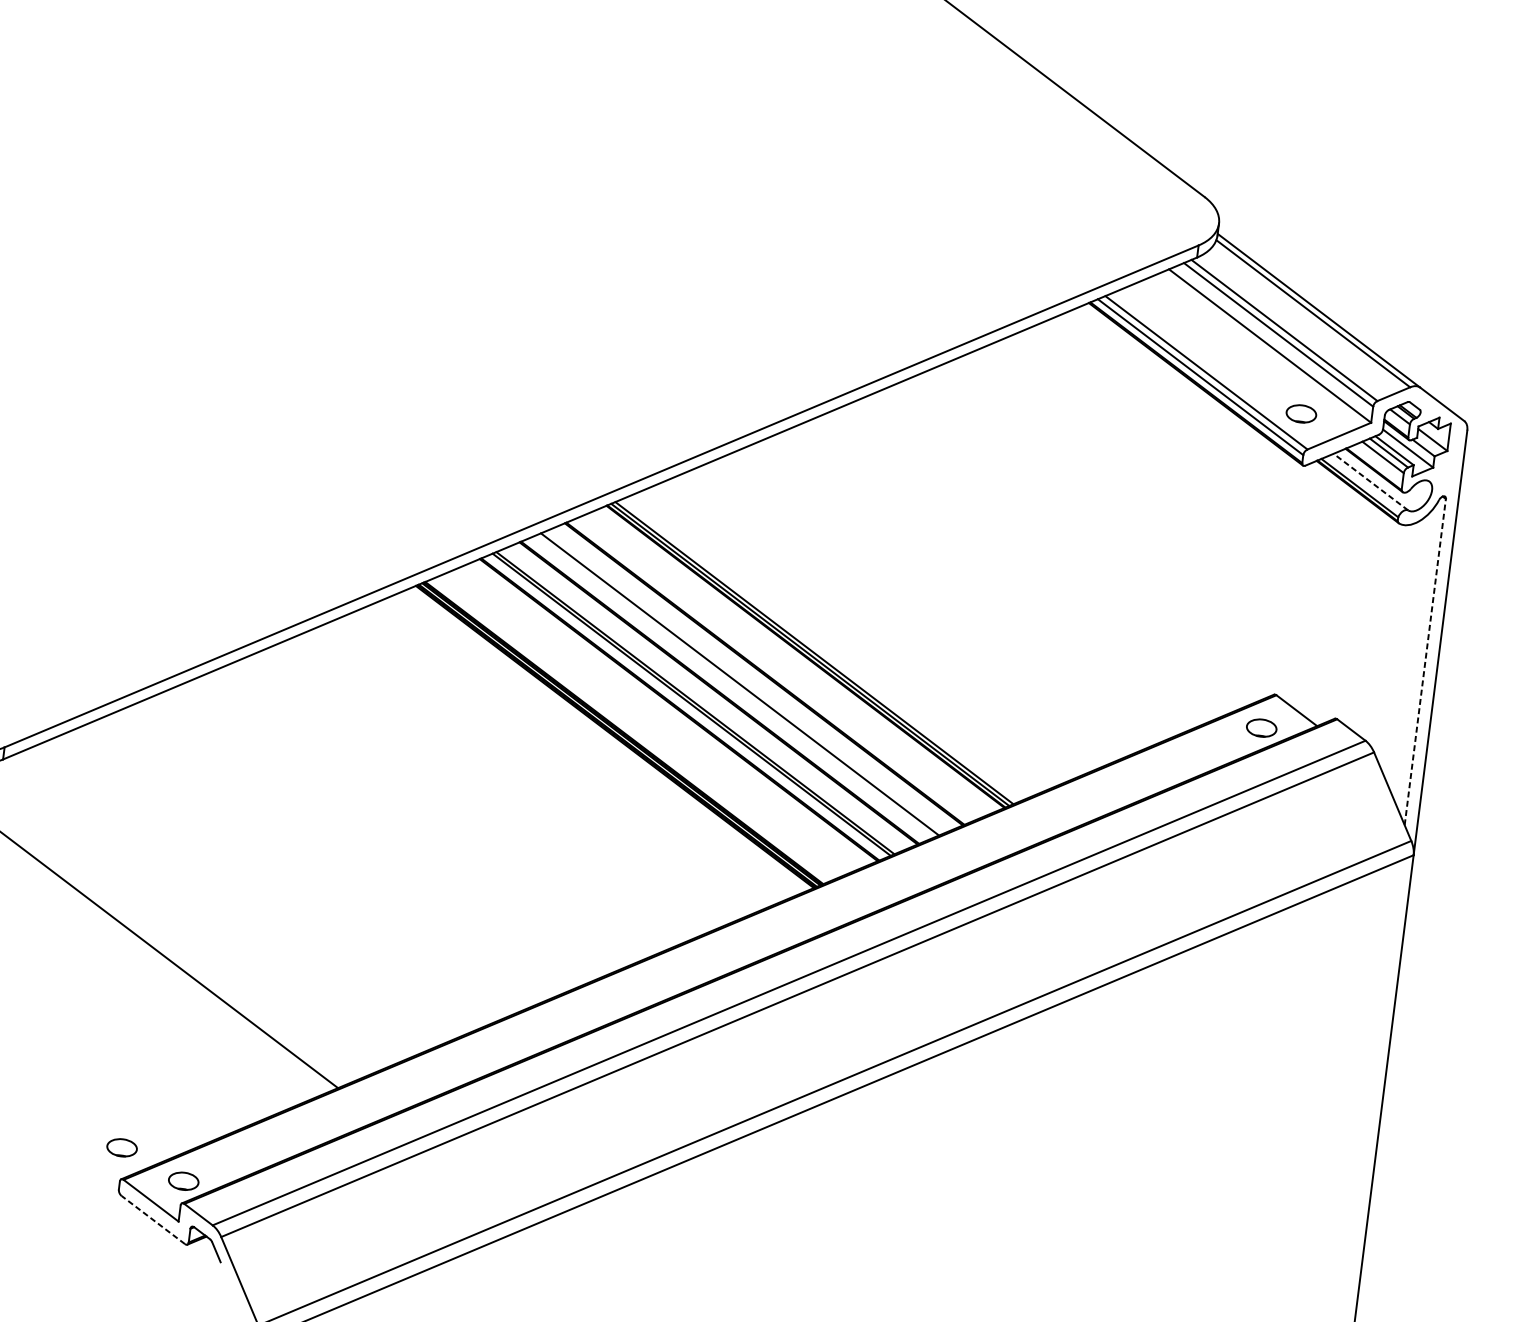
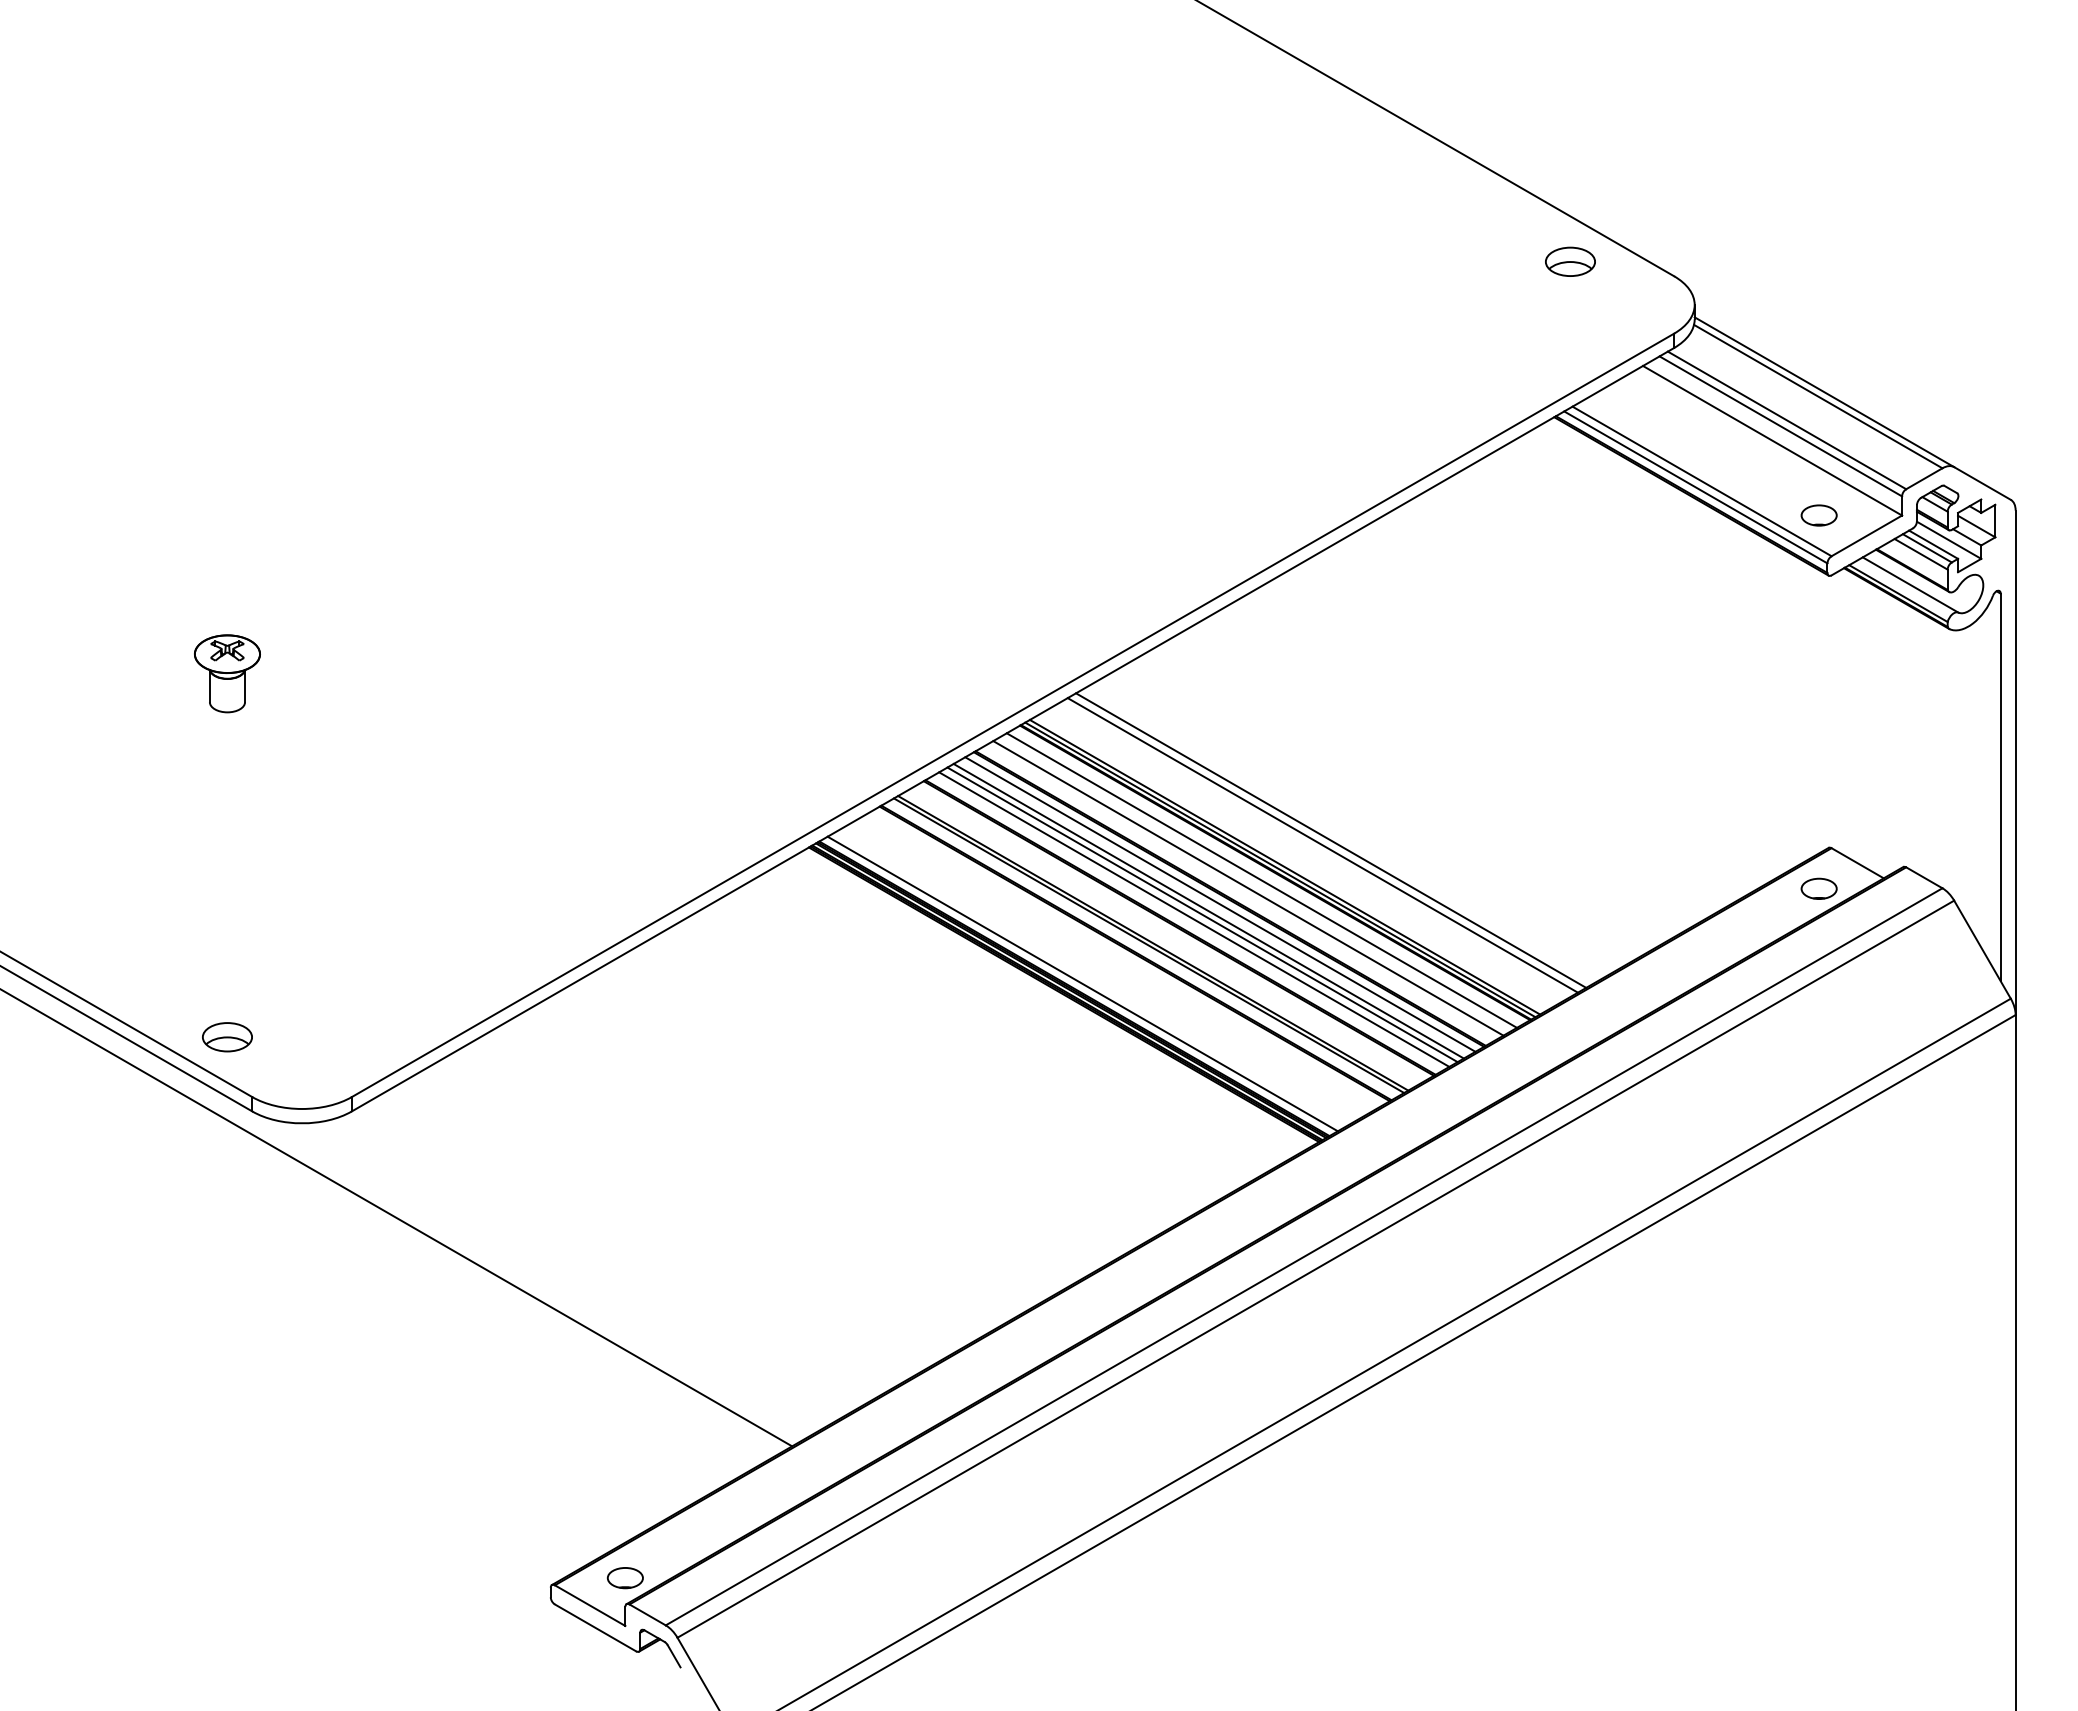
part: (1119, 173) -> (1570, 261), added
line: (1370, 481) -> (1910, 584), dashed -> solid
line: (856, 635) -> (1331, 840), added
line: (848, 638) -> (1322, 845), added
line: (793, 661) -> (1261, 880), added
line: (1425, 662) -> (2000, 787), dashed -> solid
line: (781, 667) -> (1248, 888), added
line: (756, 677) -> (1220, 904), added
line: (745, 681) -> (1208, 910), added
line: (732, 687) -> (1194, 919), added
line: (631, 729) -> (1082, 983), added
part: (121, 1148) -> (547, 1548), removed
line: (153, 1219) -> (595, 1627), dashed -> solid

